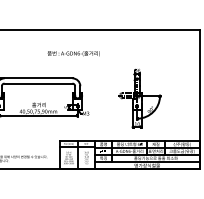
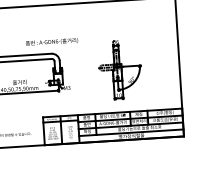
text: (73, 53) -> (51, 41), moved

